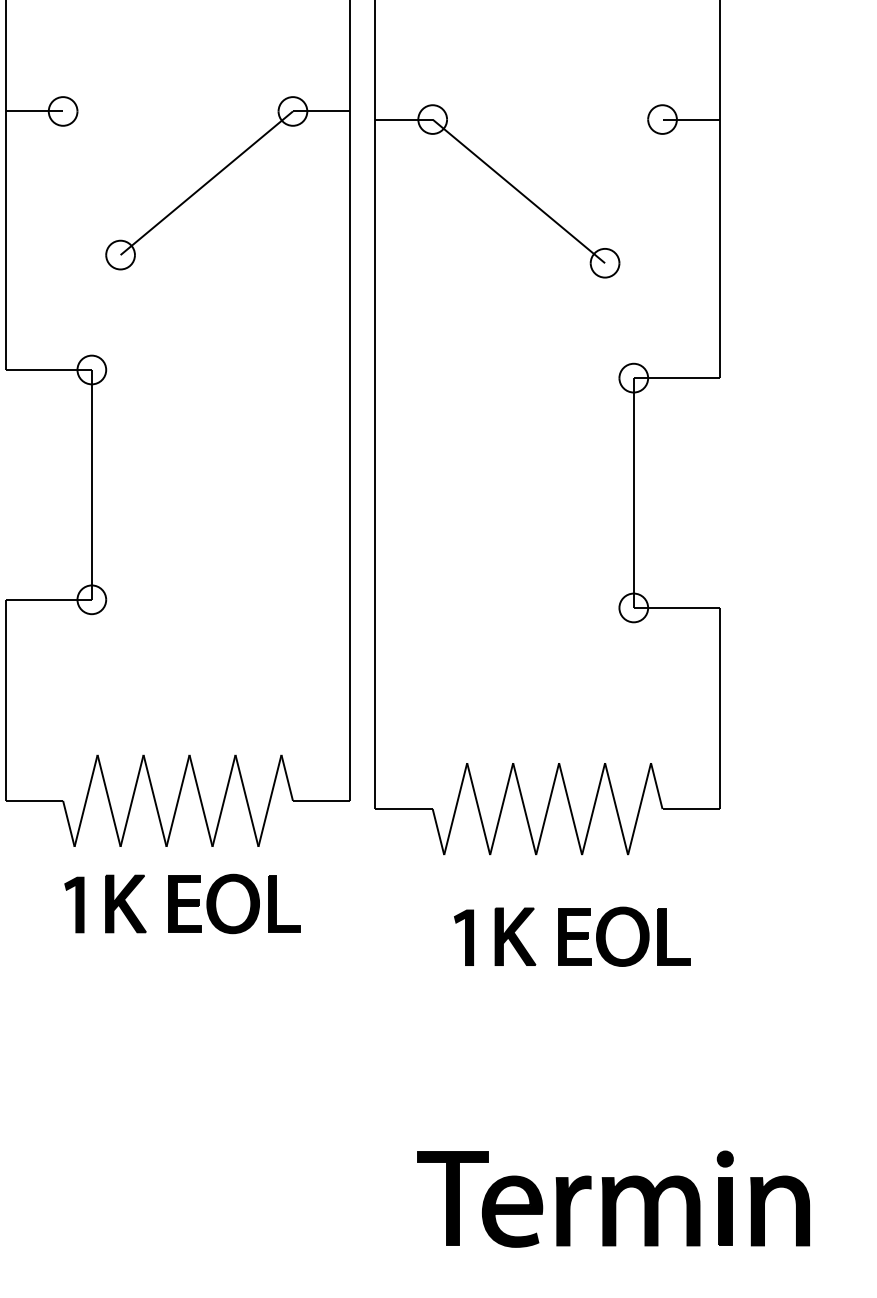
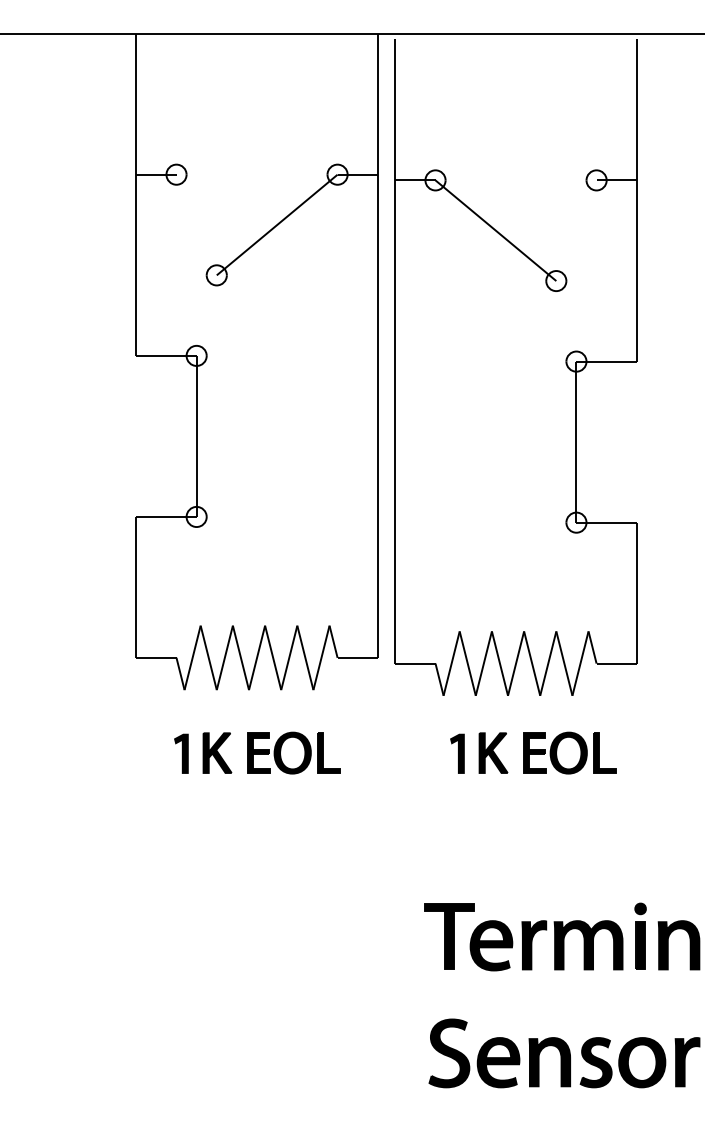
part: (182, 903) -> (257, 752), moved

